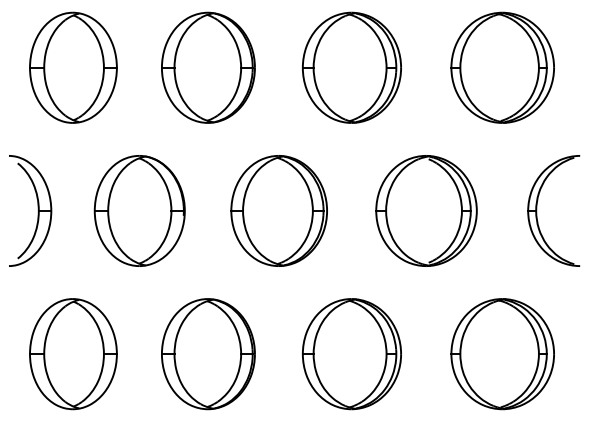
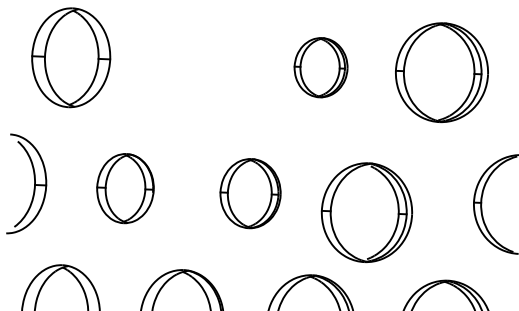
part: (208, 67) -> (192, 62), removed
part: (351, 67) -> (320, 67), size x0.6
part: (502, 67) -> (441, 72), moved
part: (139, 210) -> (125, 188), size x0.7
part: (278, 210) -> (250, 193), size x0.7
part: (426, 210) -> (366, 212), moved

